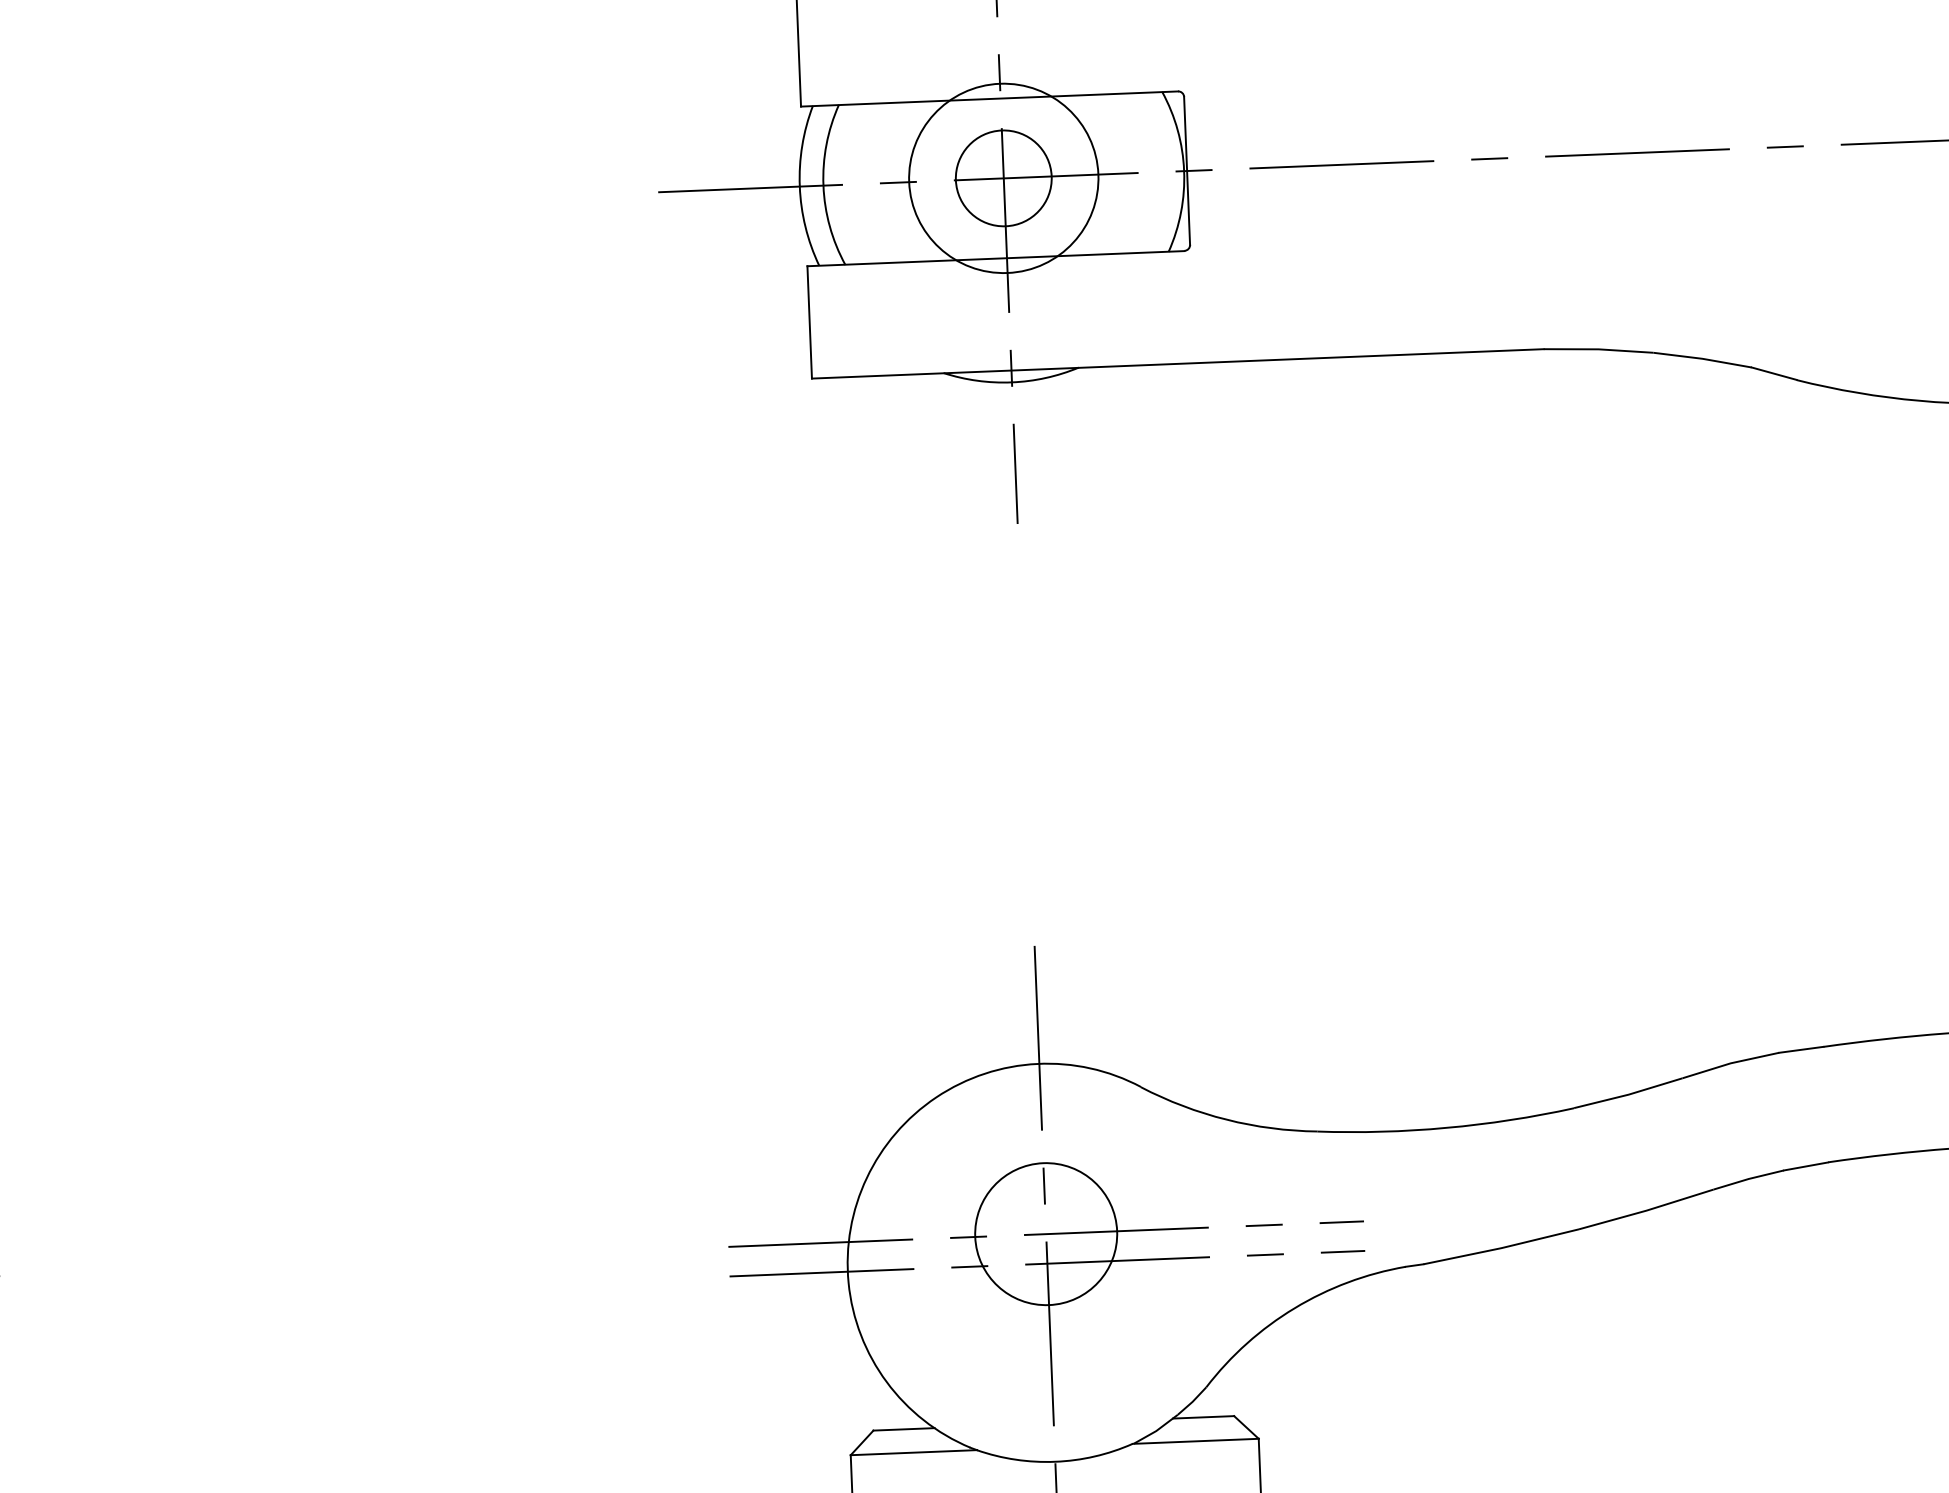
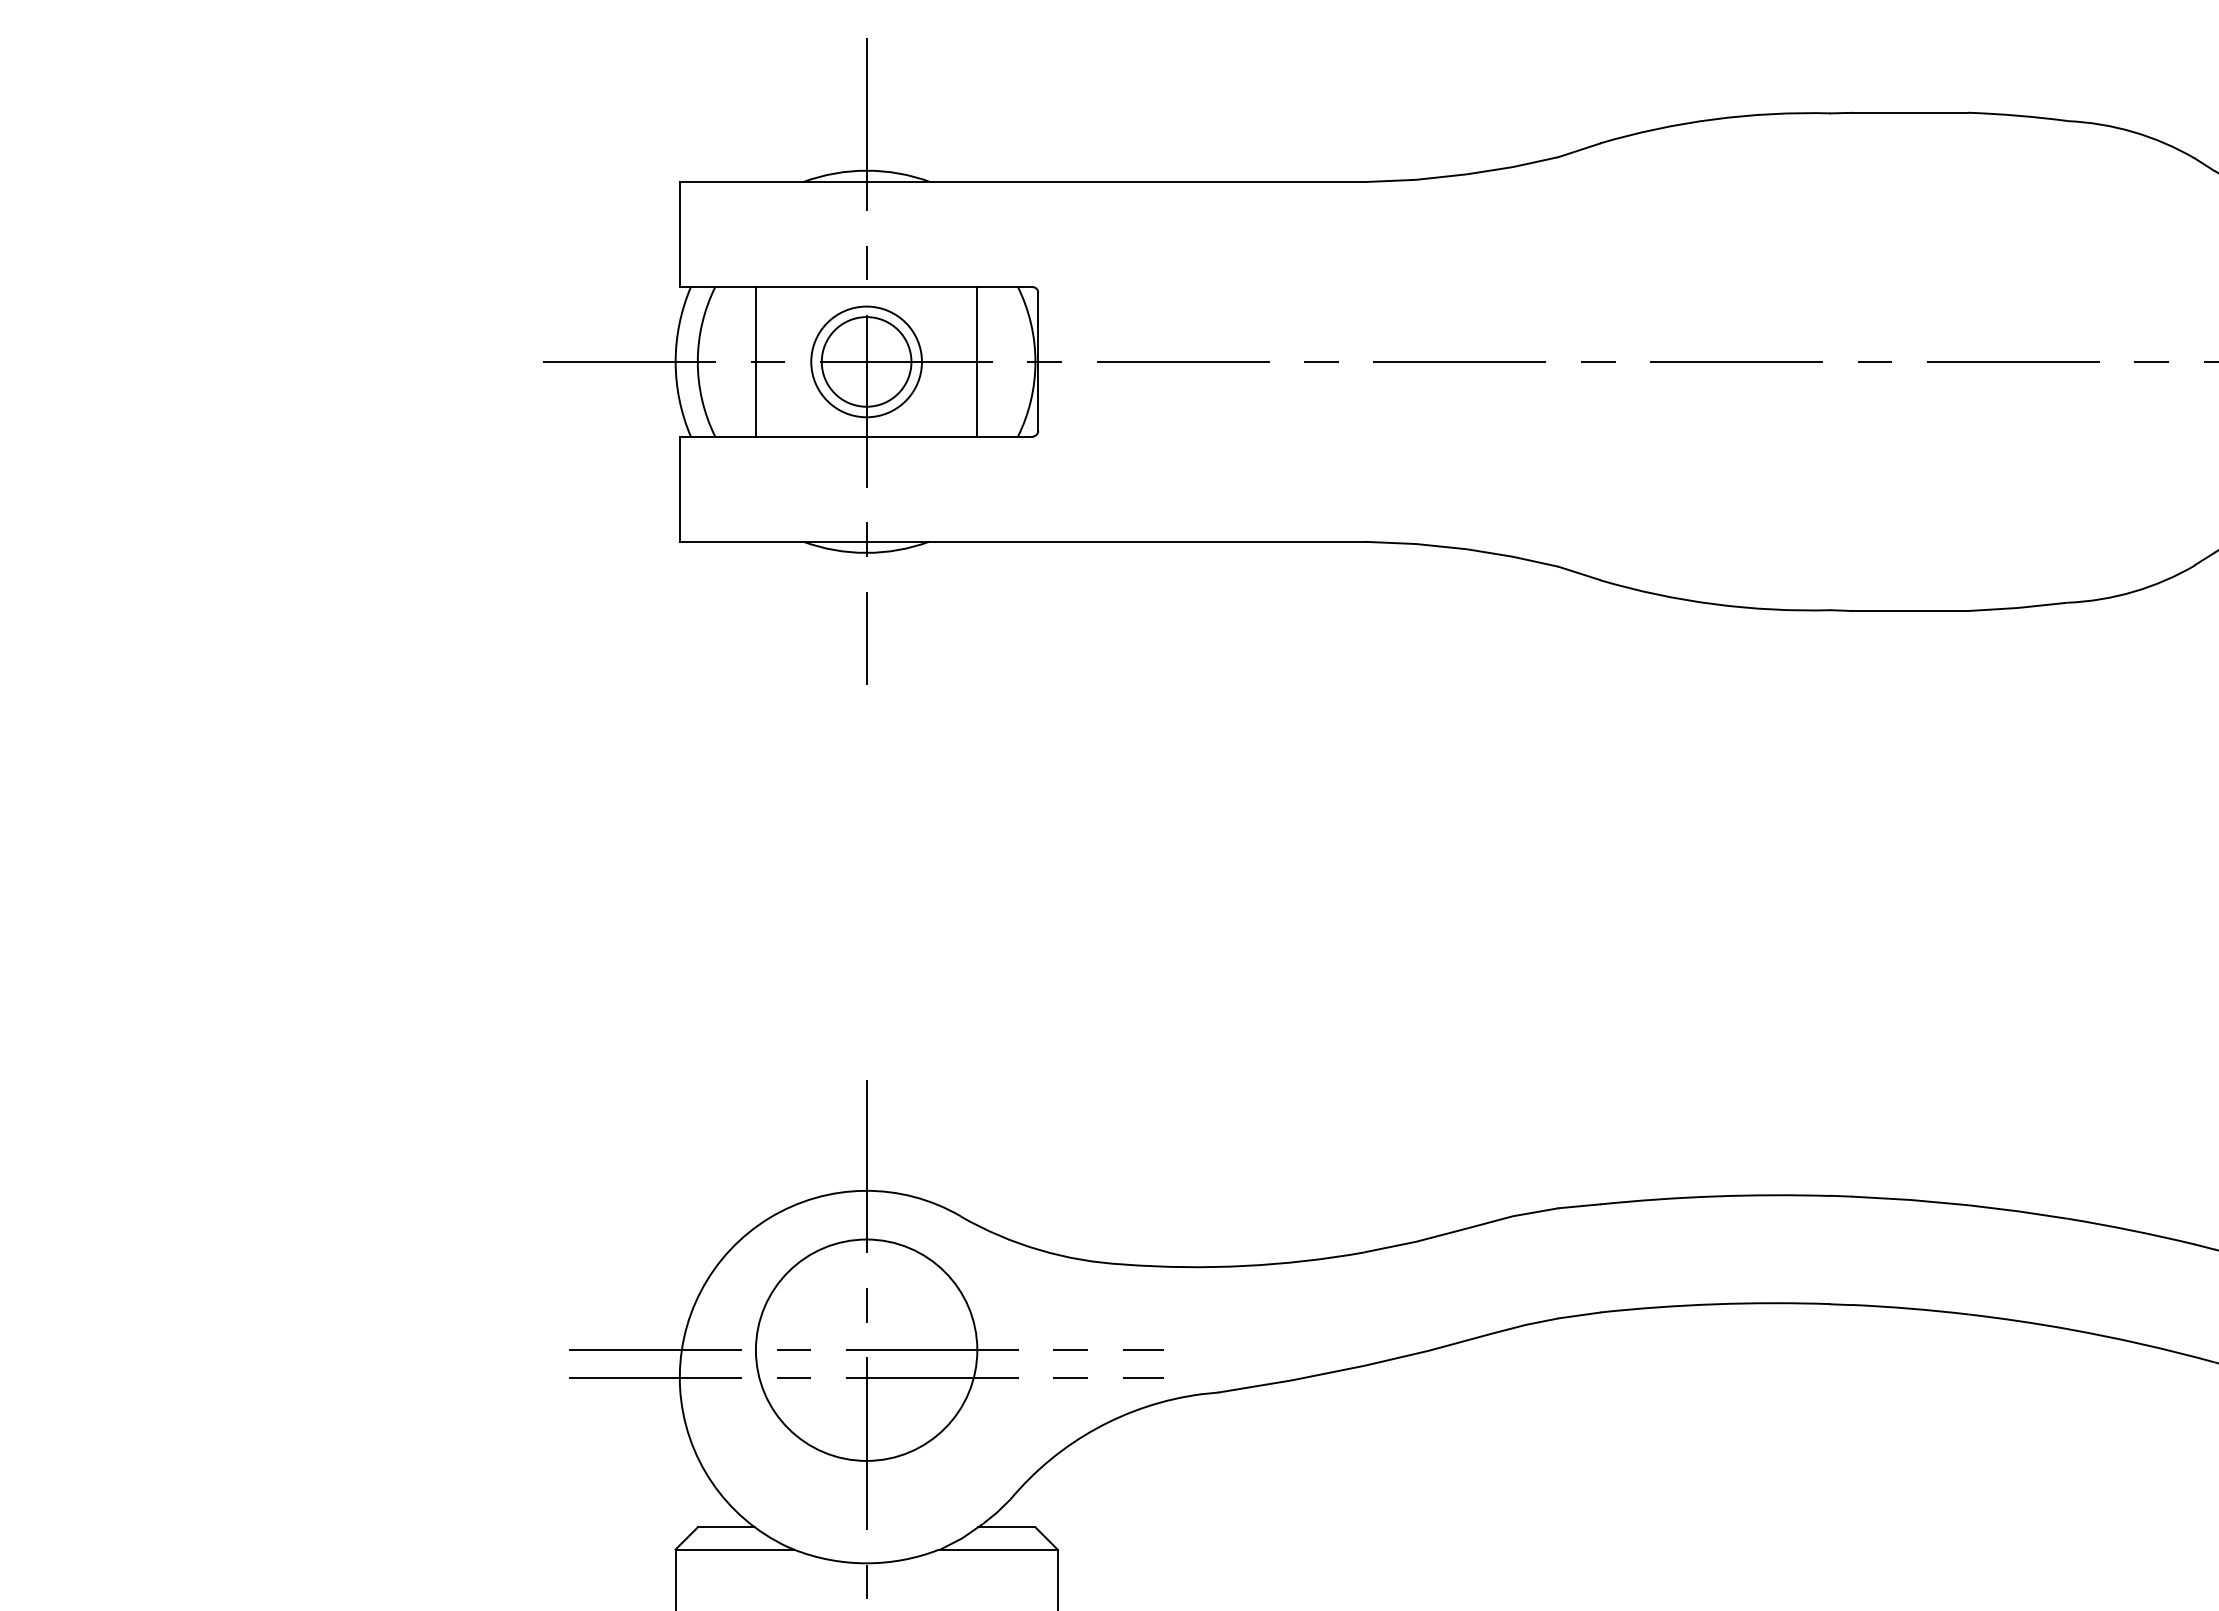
line: (1122, 173) -> (977, 361), added
circle: (1003, 177) -> (866, 361), size x0.62
line: (885, 182) -> (755, 361), added
circle: (1046, 1233) -> (866, 1349), size x1.67

